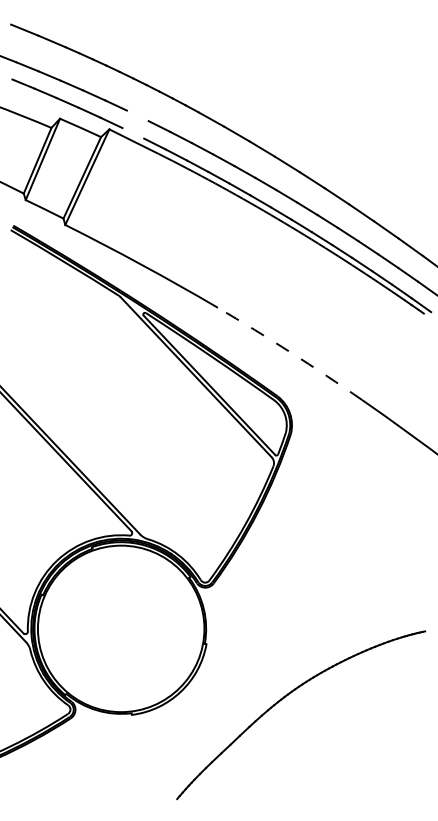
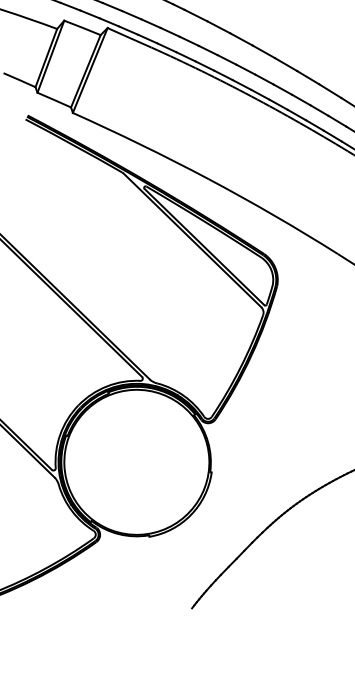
line: (137, 115) -> (131, 14), added
line: (133, 133) -> (128, 30), added
arc: (290, 352) -> (273, 215), dashed -> solid

